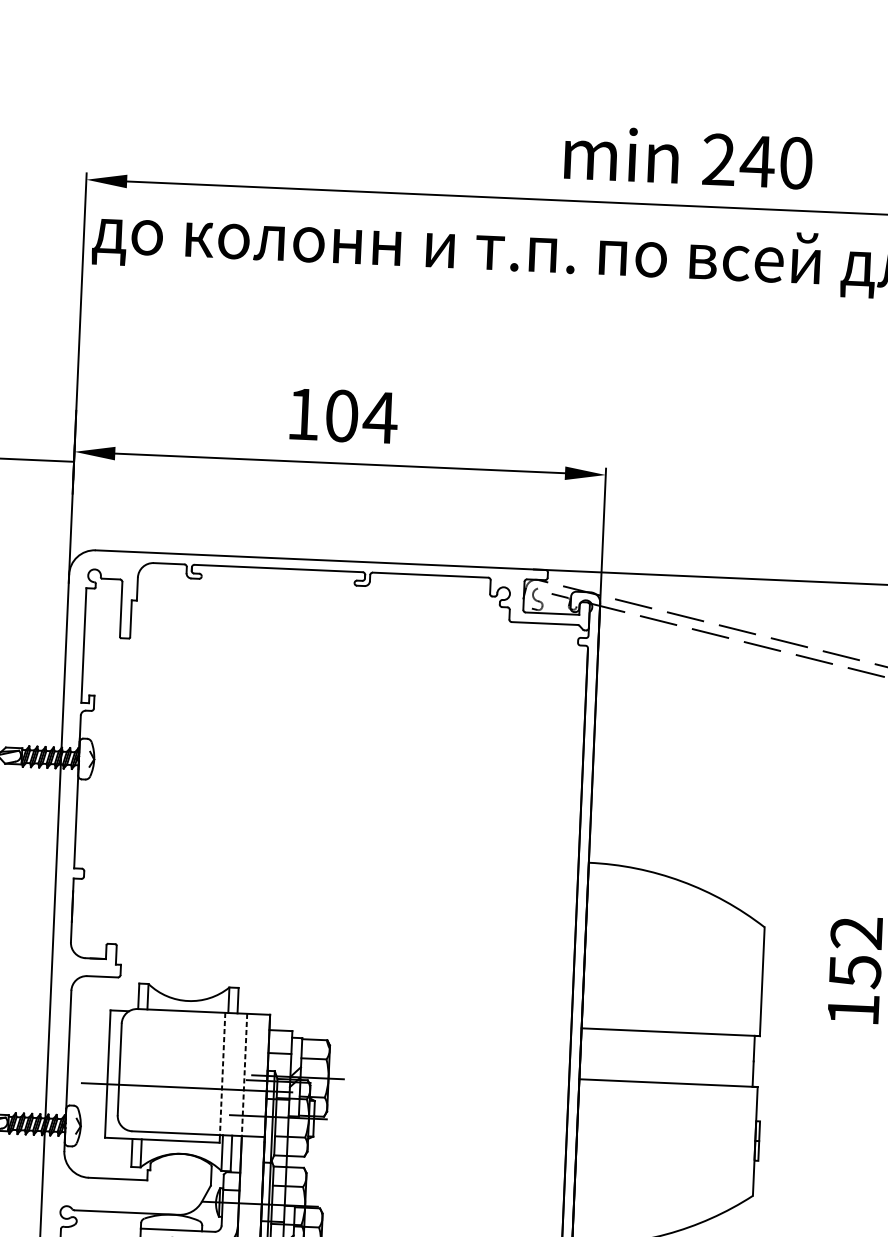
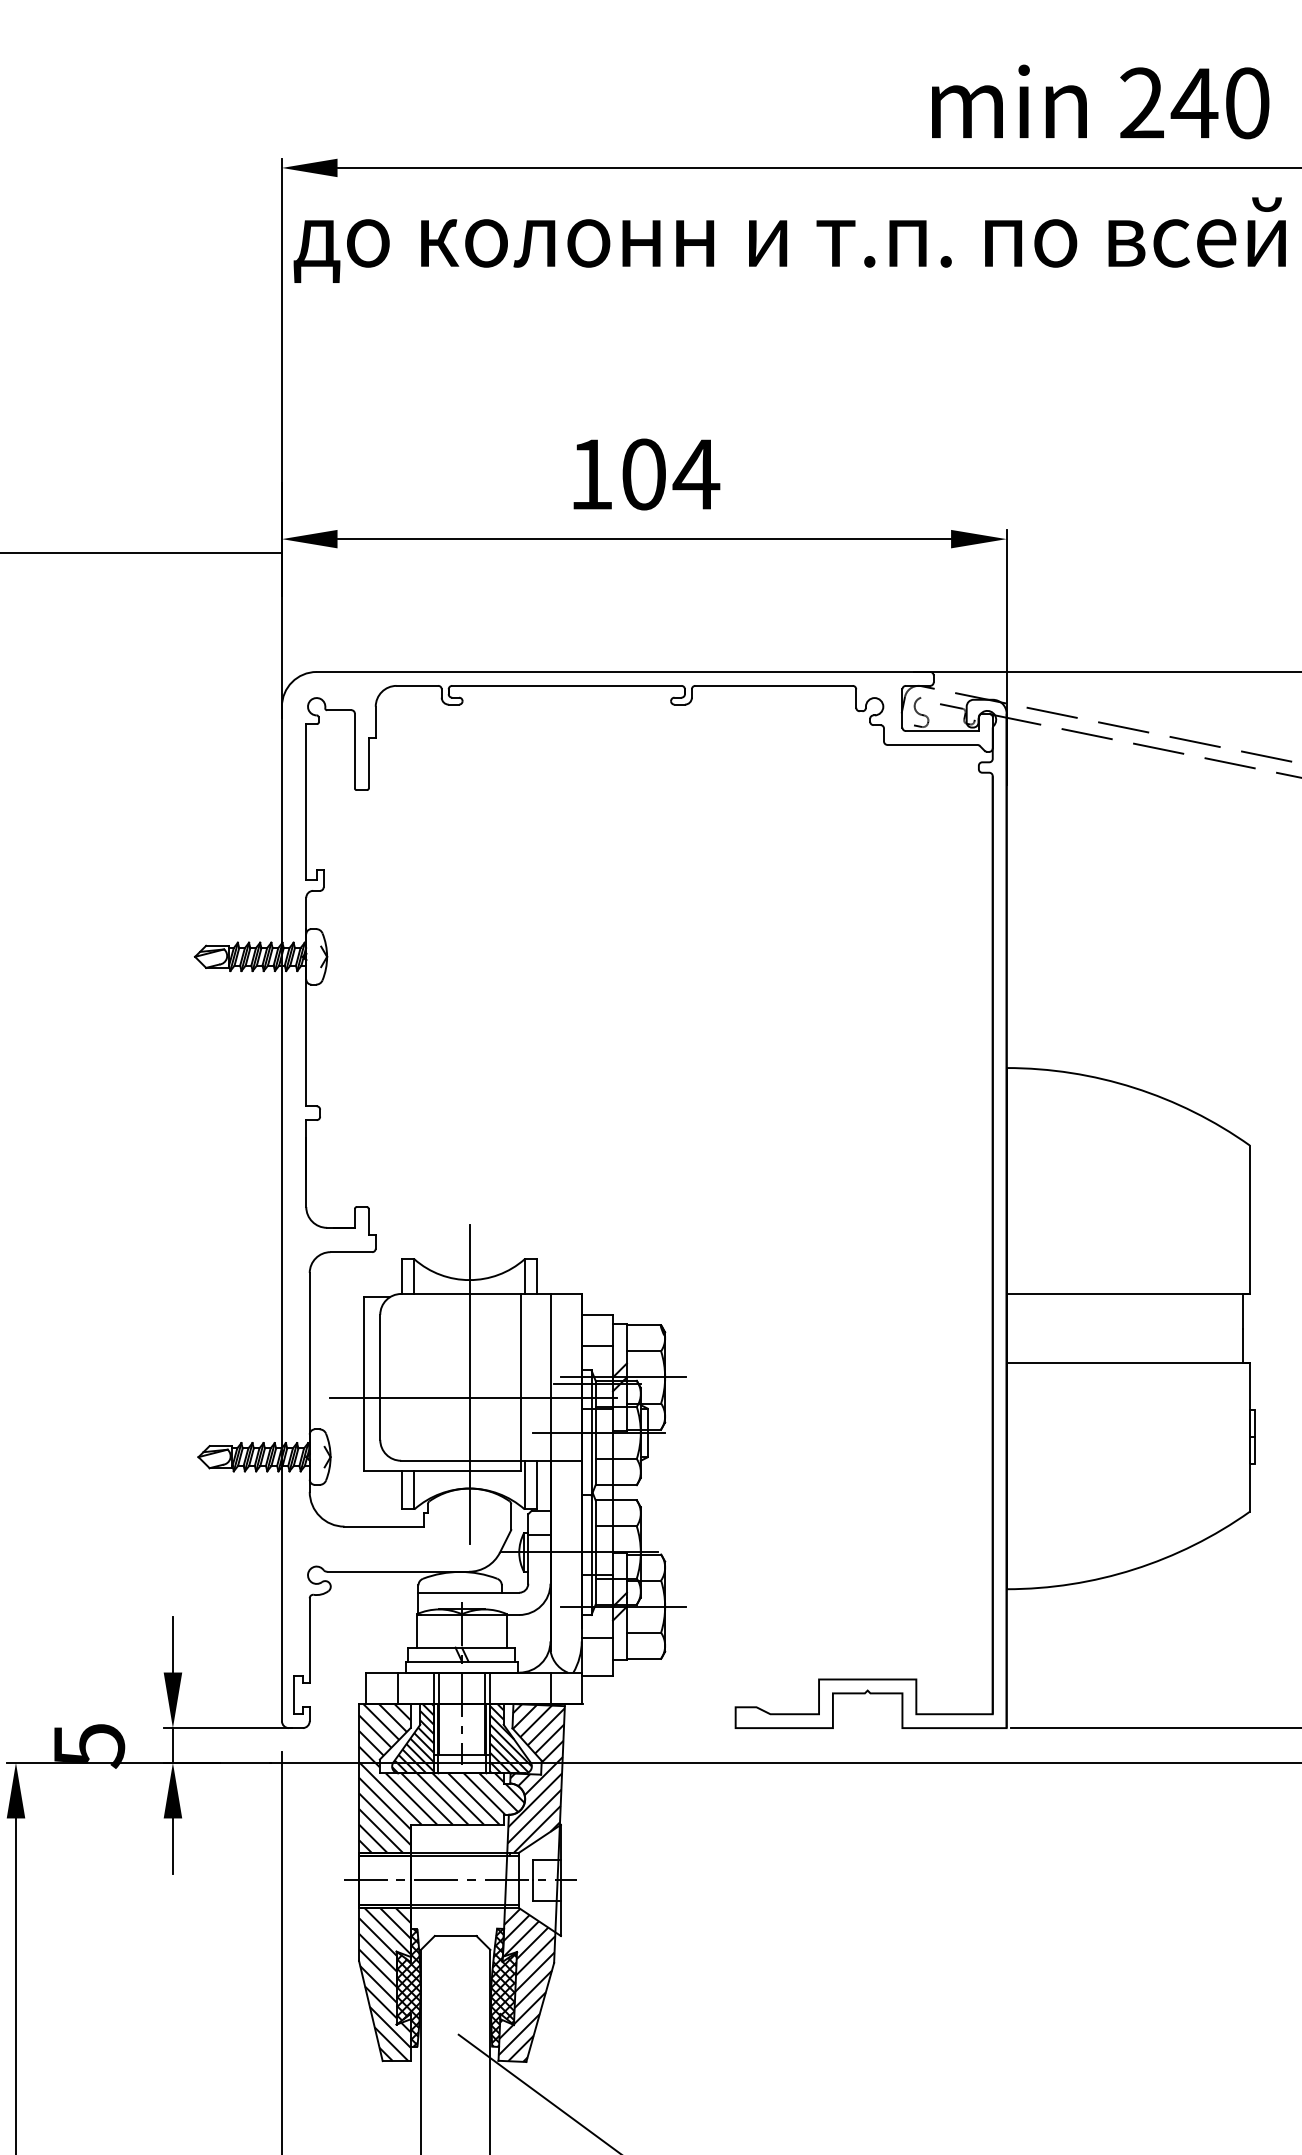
line: (222, 1074) -> (520, 1377), dashed -> solid
line: (244, 1075) -> (550, 1377), dashed -> solid
line: (184, 1077) -> (469, 1384), added

